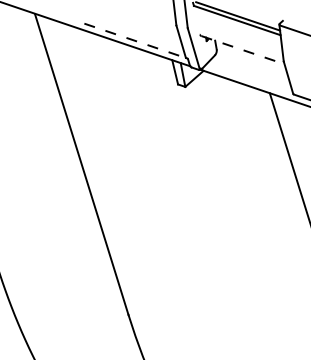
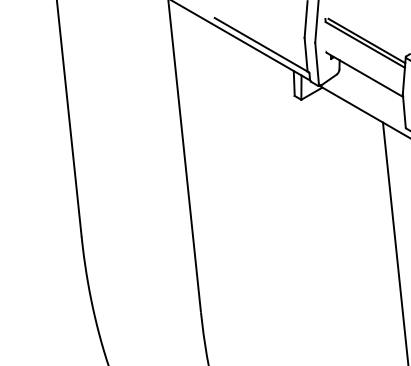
line: (135, 40) -> (261, 44), dashed -> solid
line: (243, 50) -> (365, 75), dashed -> solid

